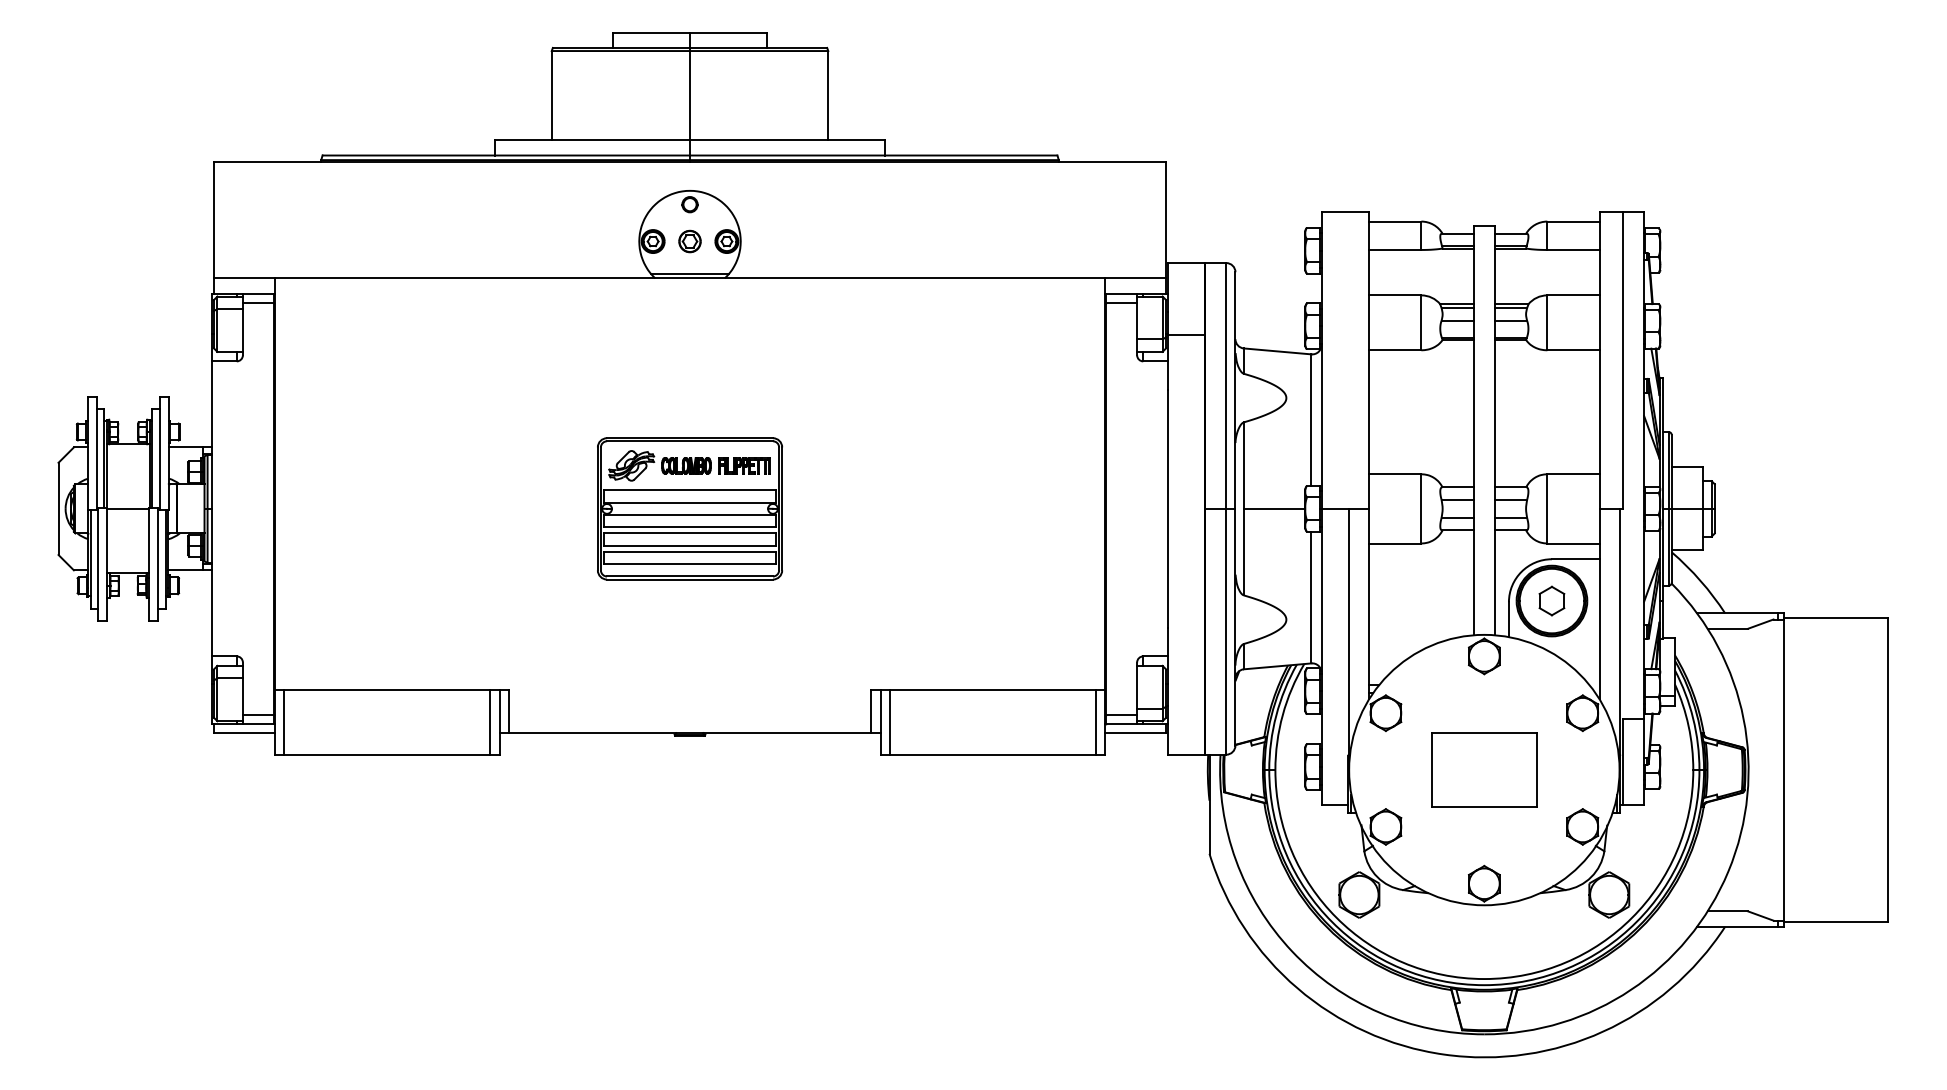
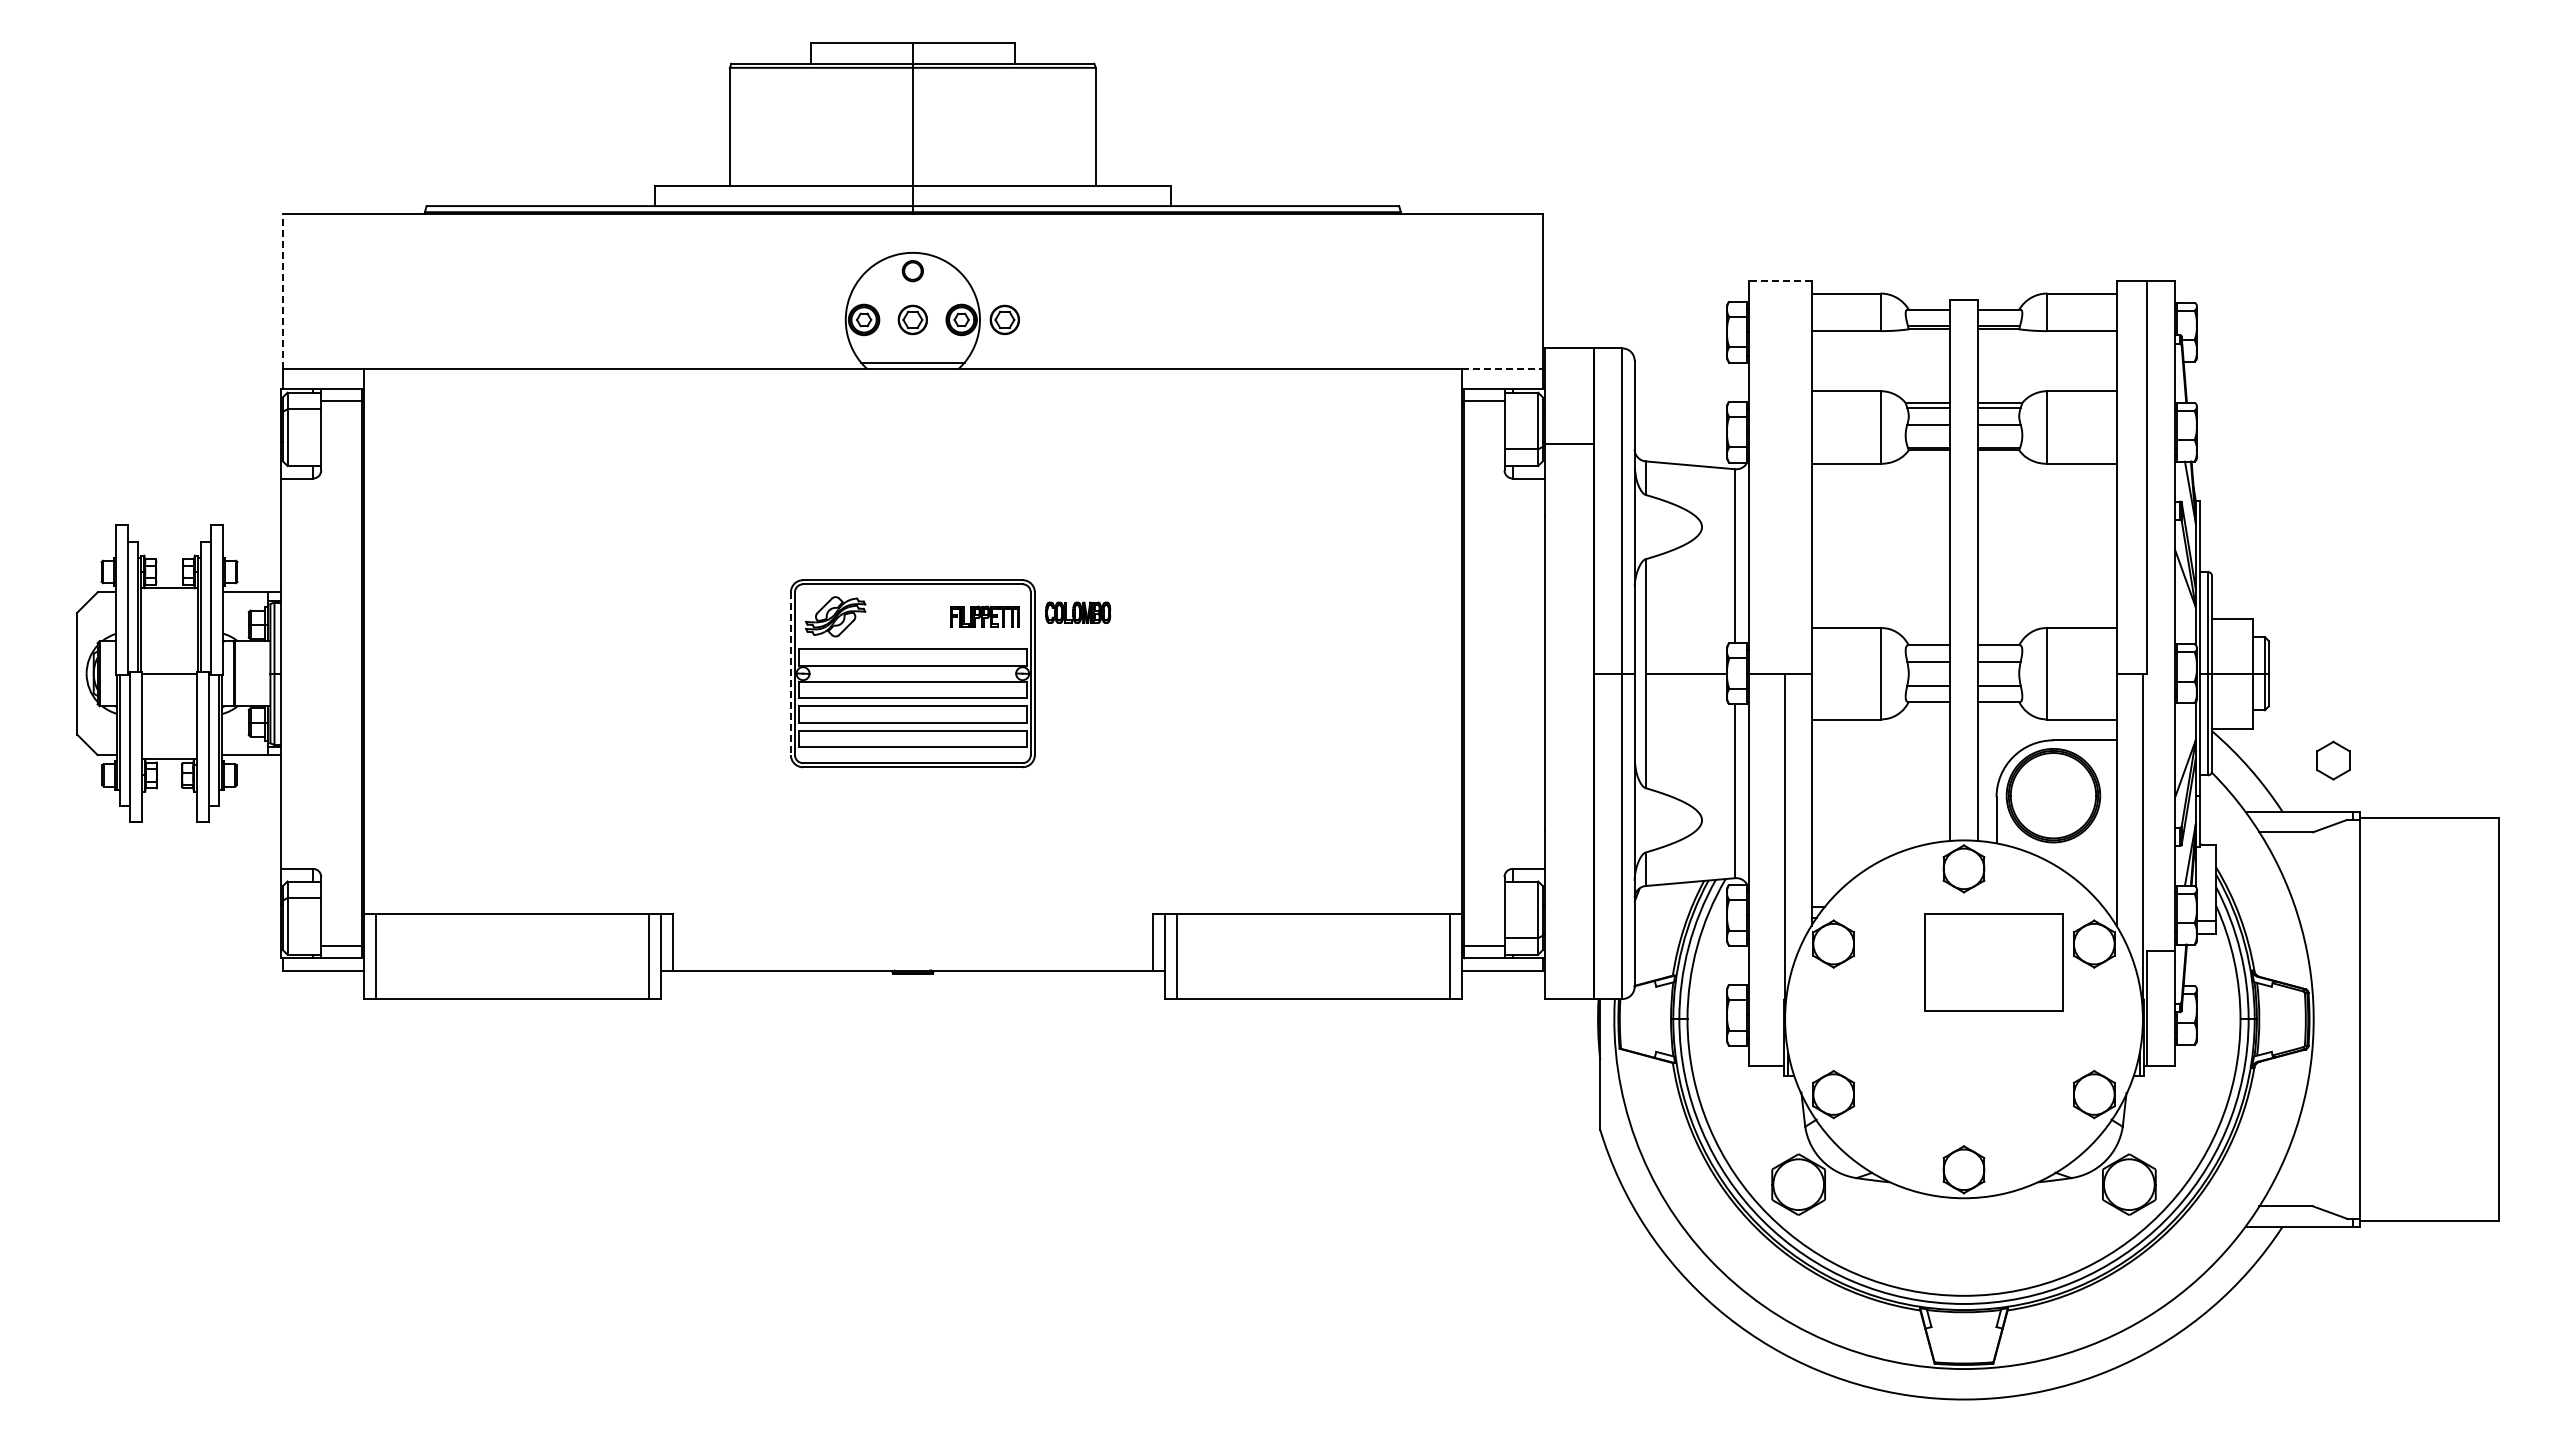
line: (1345, 212) -> (1780, 281), solid -> dashed
line: (213, 219) -> (282, 290), solid -> dashed
part: (759, 241) -> (1004, 319), added
line: (1135, 278) -> (1502, 368), solid -> dashed
part: (686, 465) -> (1078, 612), moved
line: (597, 509) -> (790, 674), solid -> dashed
part: (1551, 600) -> (2333, 760), moved
part: (1483, 770) -> (1993, 962), moved

